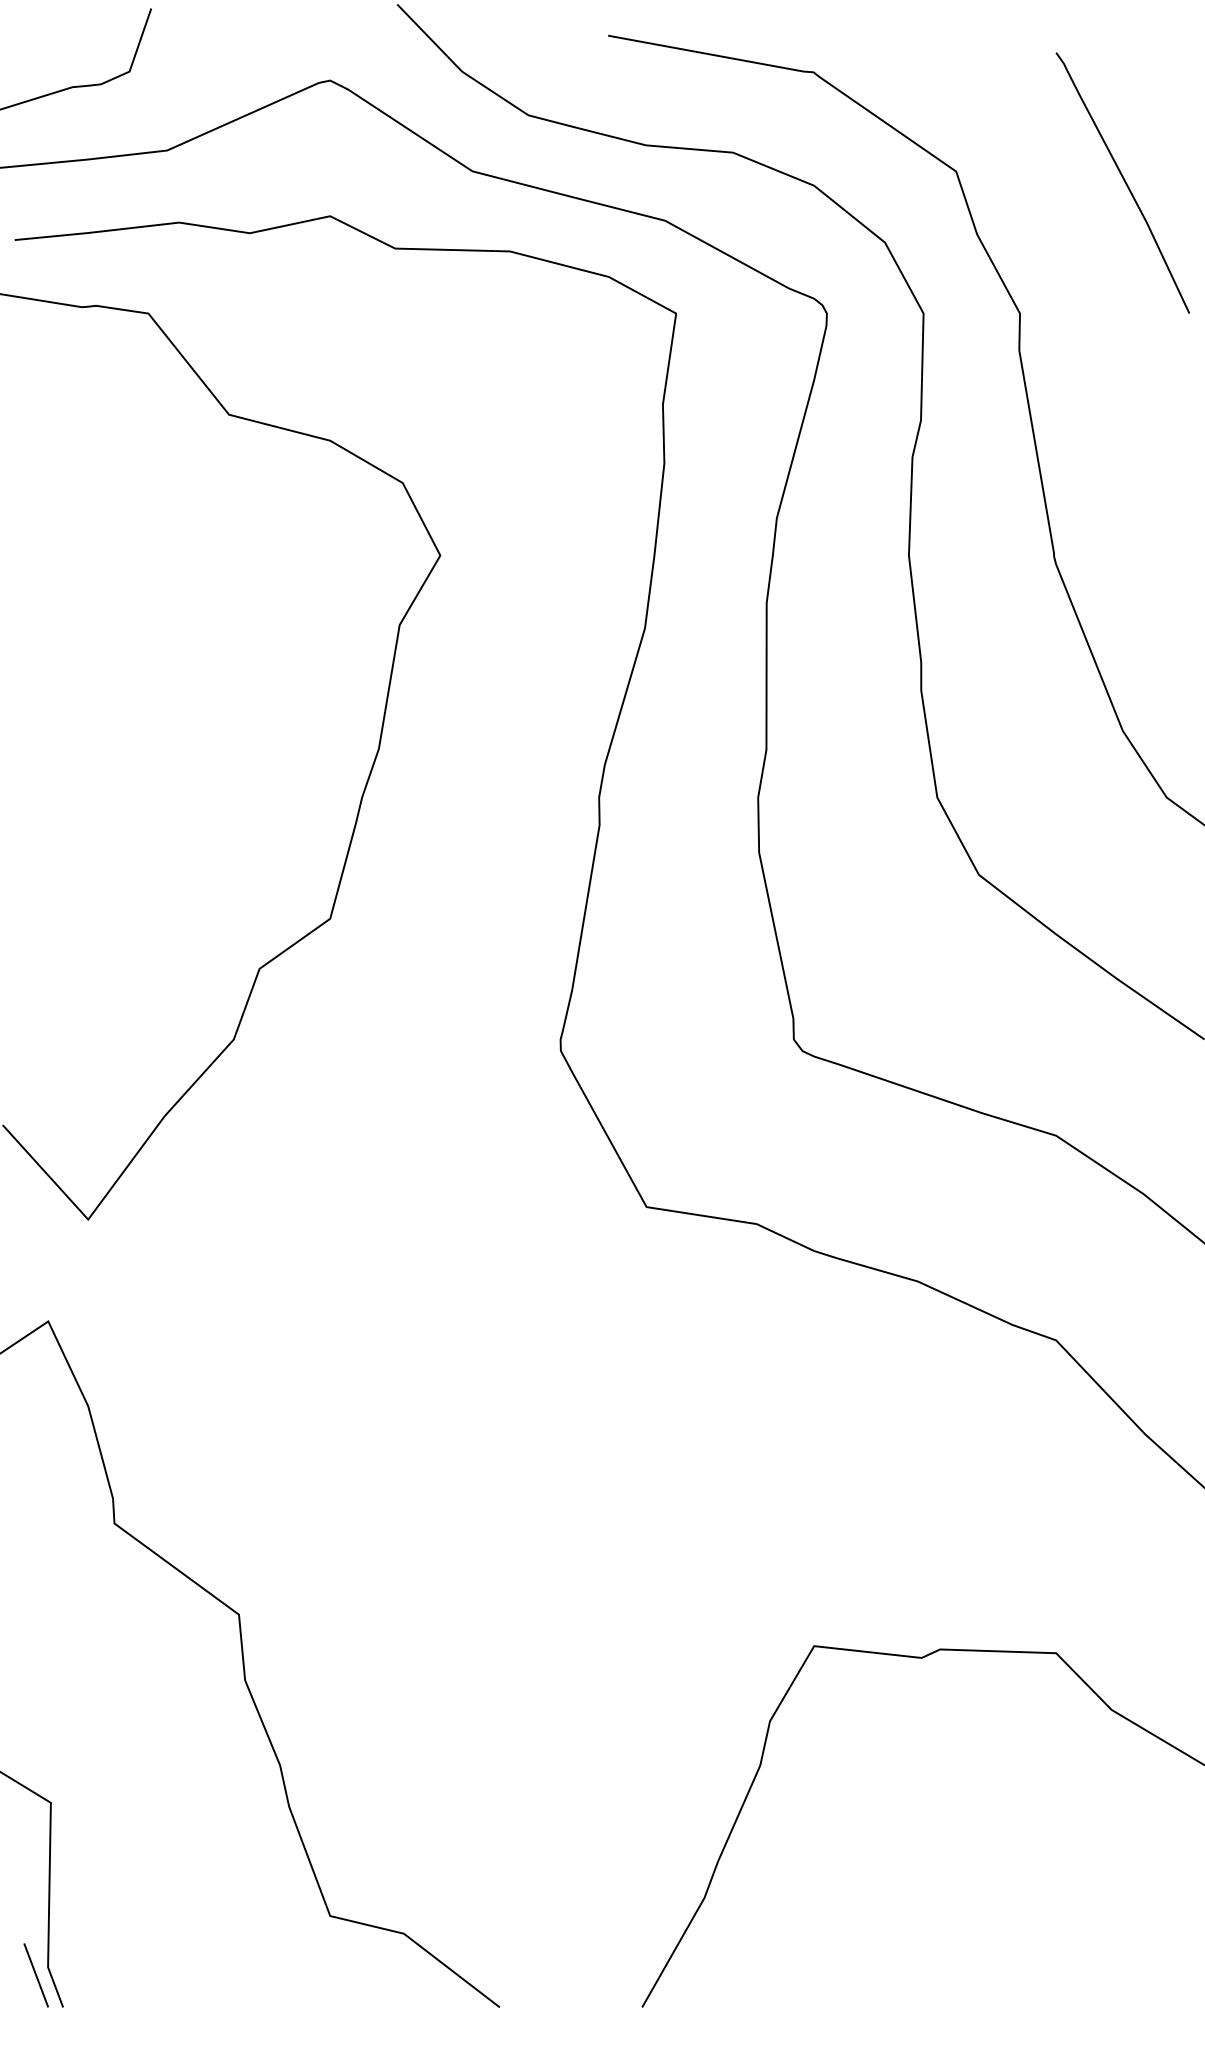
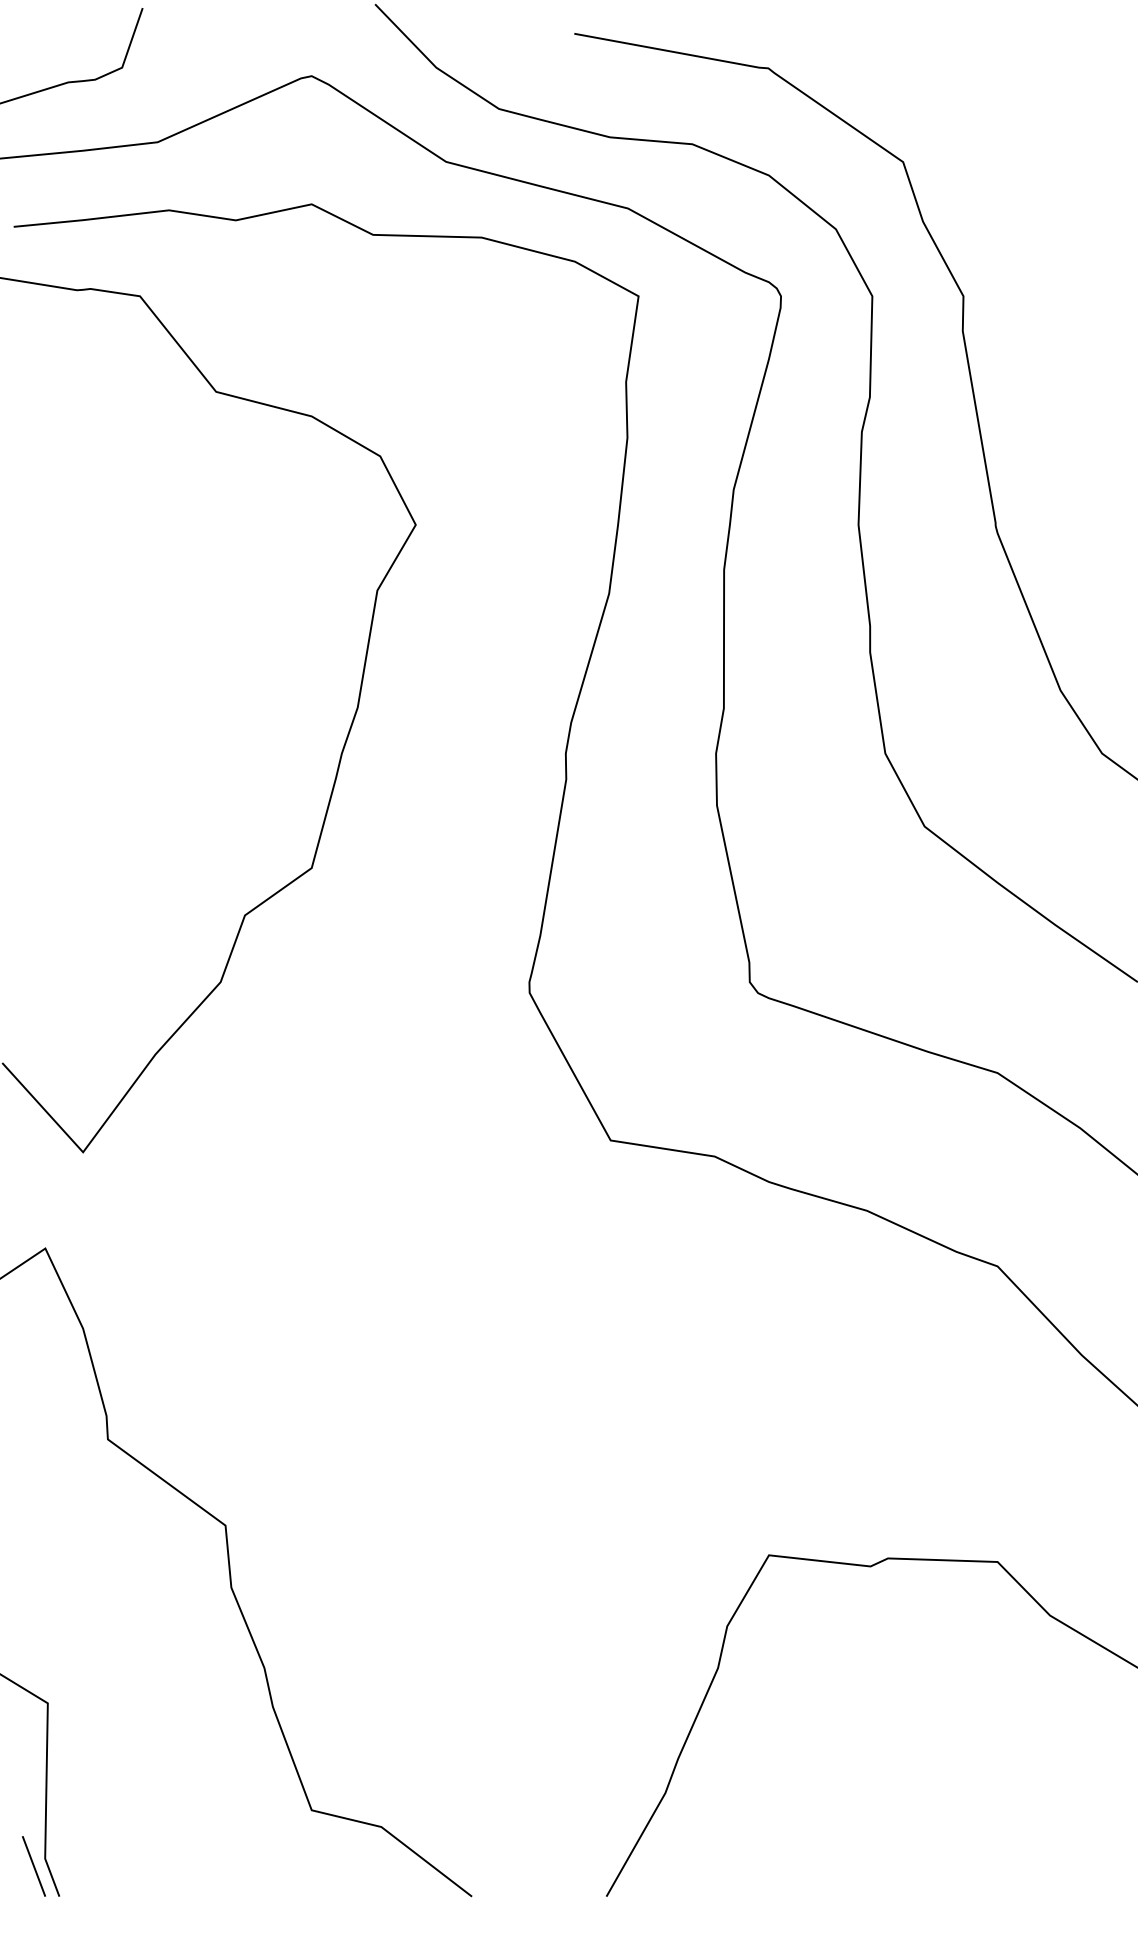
curve: (1124, 182) -> (1062, 172), removed

